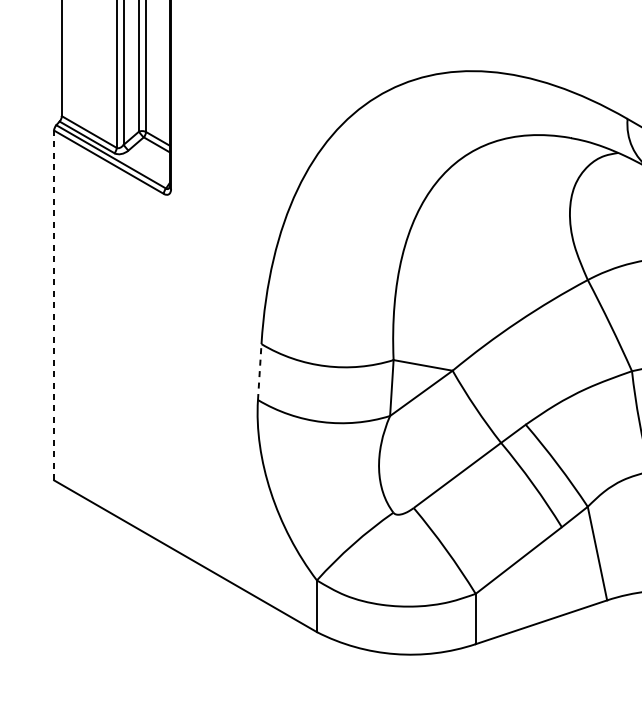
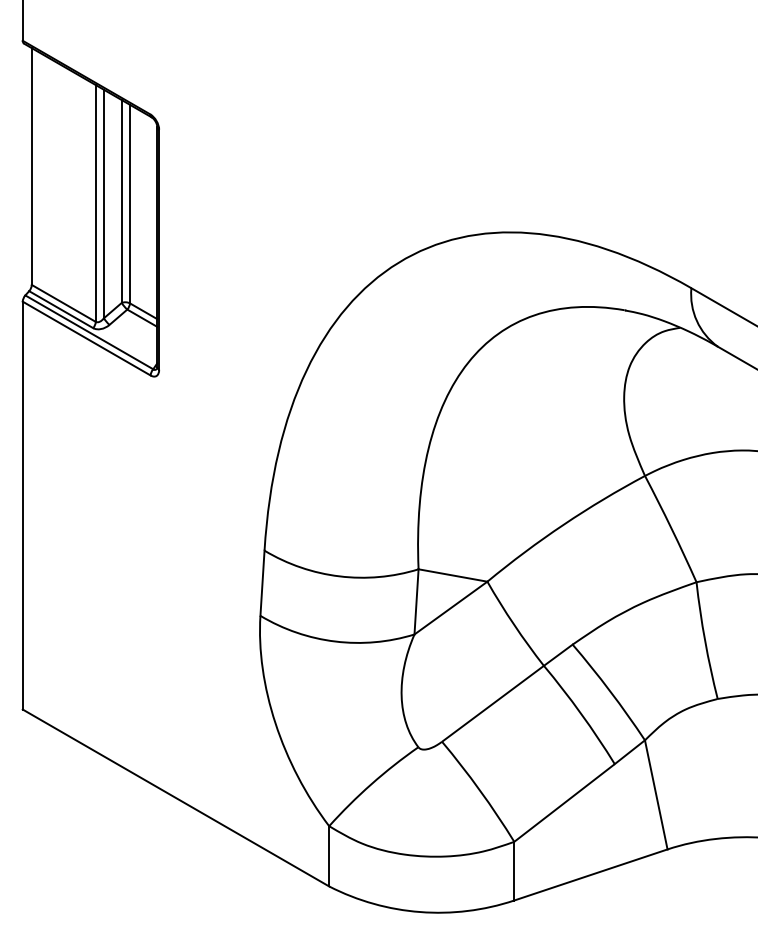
line: (53, 305) -> (22, 505), dashed -> solid
line: (259, 372) -> (262, 583), dashed -> solid

